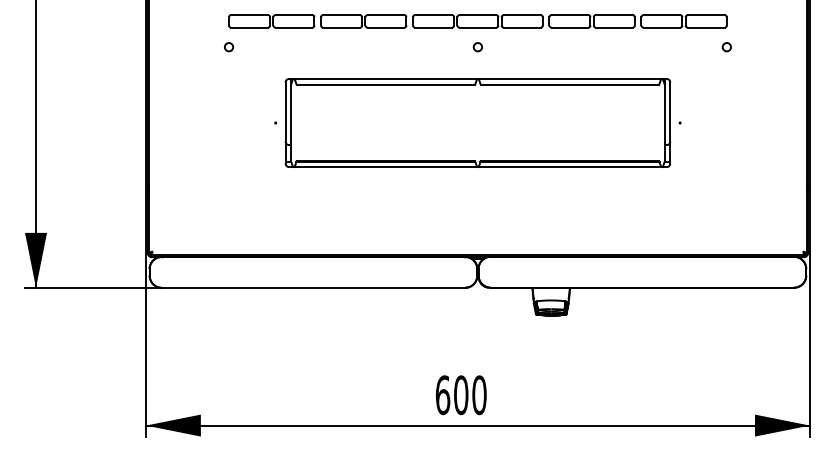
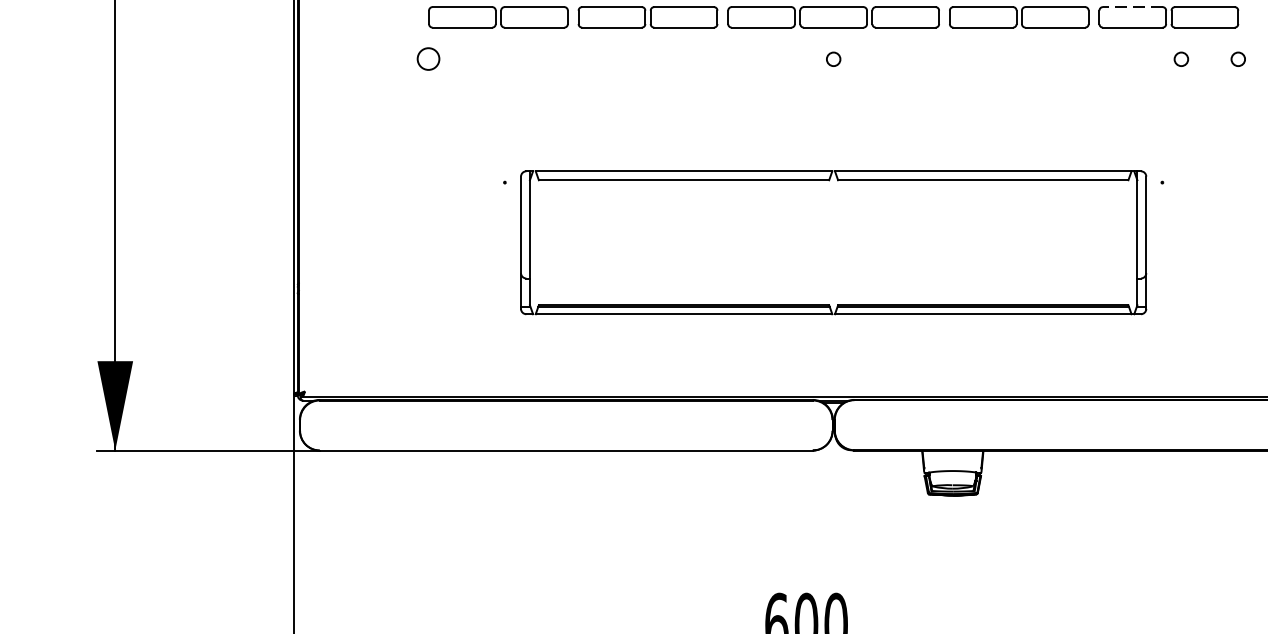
line: (661, 15) -> (1132, 7), solid -> dashed
circle: (229, 47) -> (429, 59), size x1.6
circle: (691, 47) -> (1180, 59), added
part: (477, 122) -> (832, 241), moved

